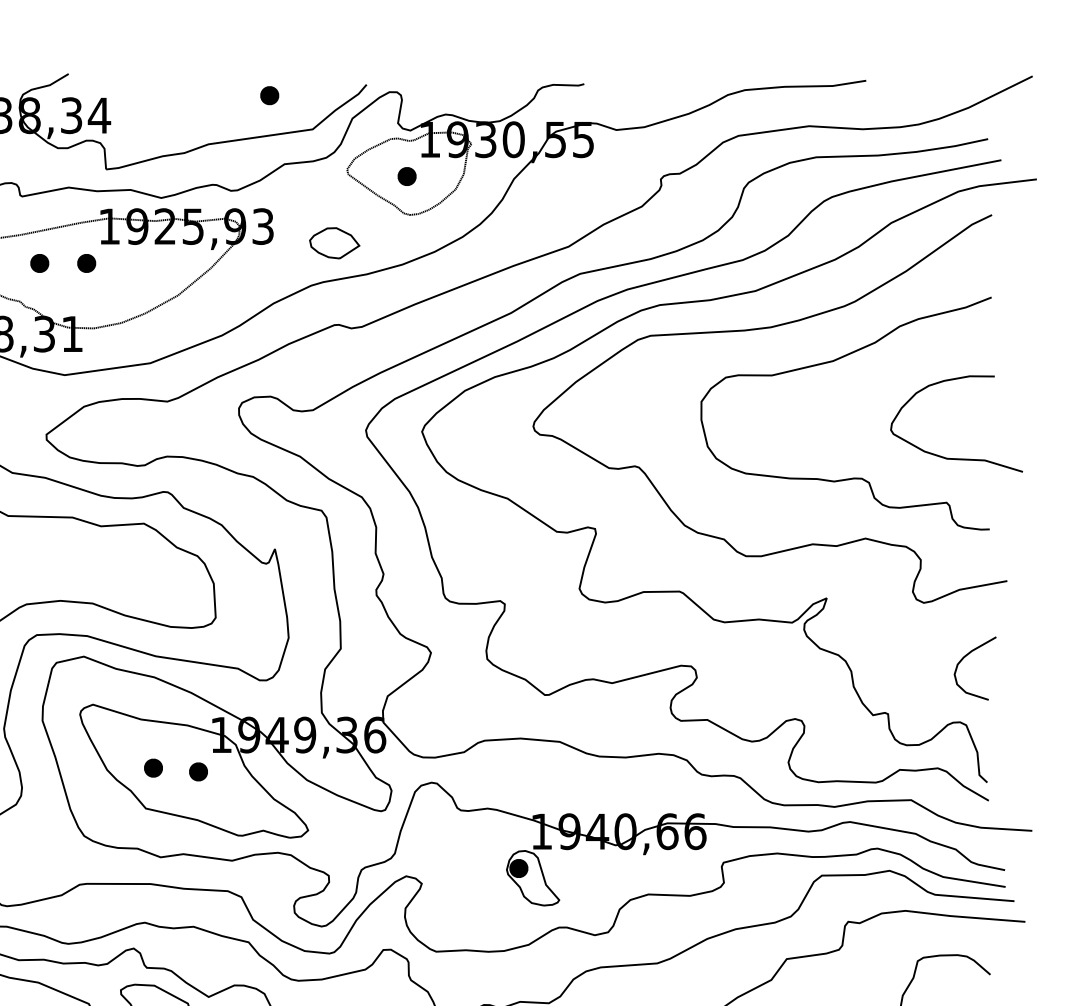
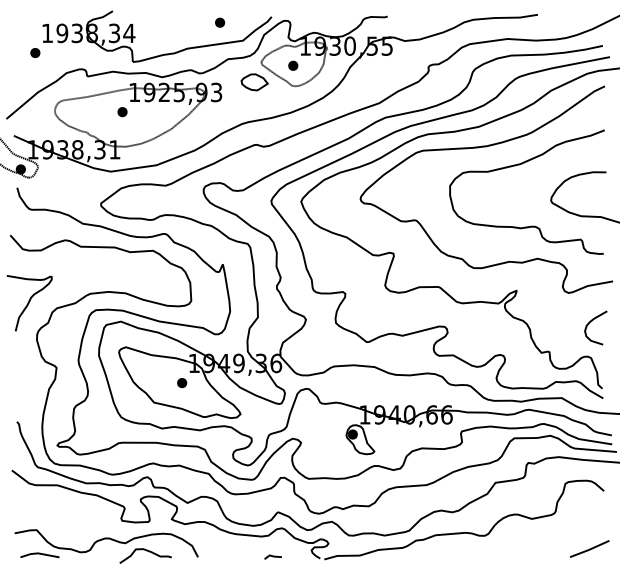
part: (334, 243) -> (254, 82), moved
part: (39, 264) -> (97, 112), removed
part: (154, 768) -> (158, 381), removed

